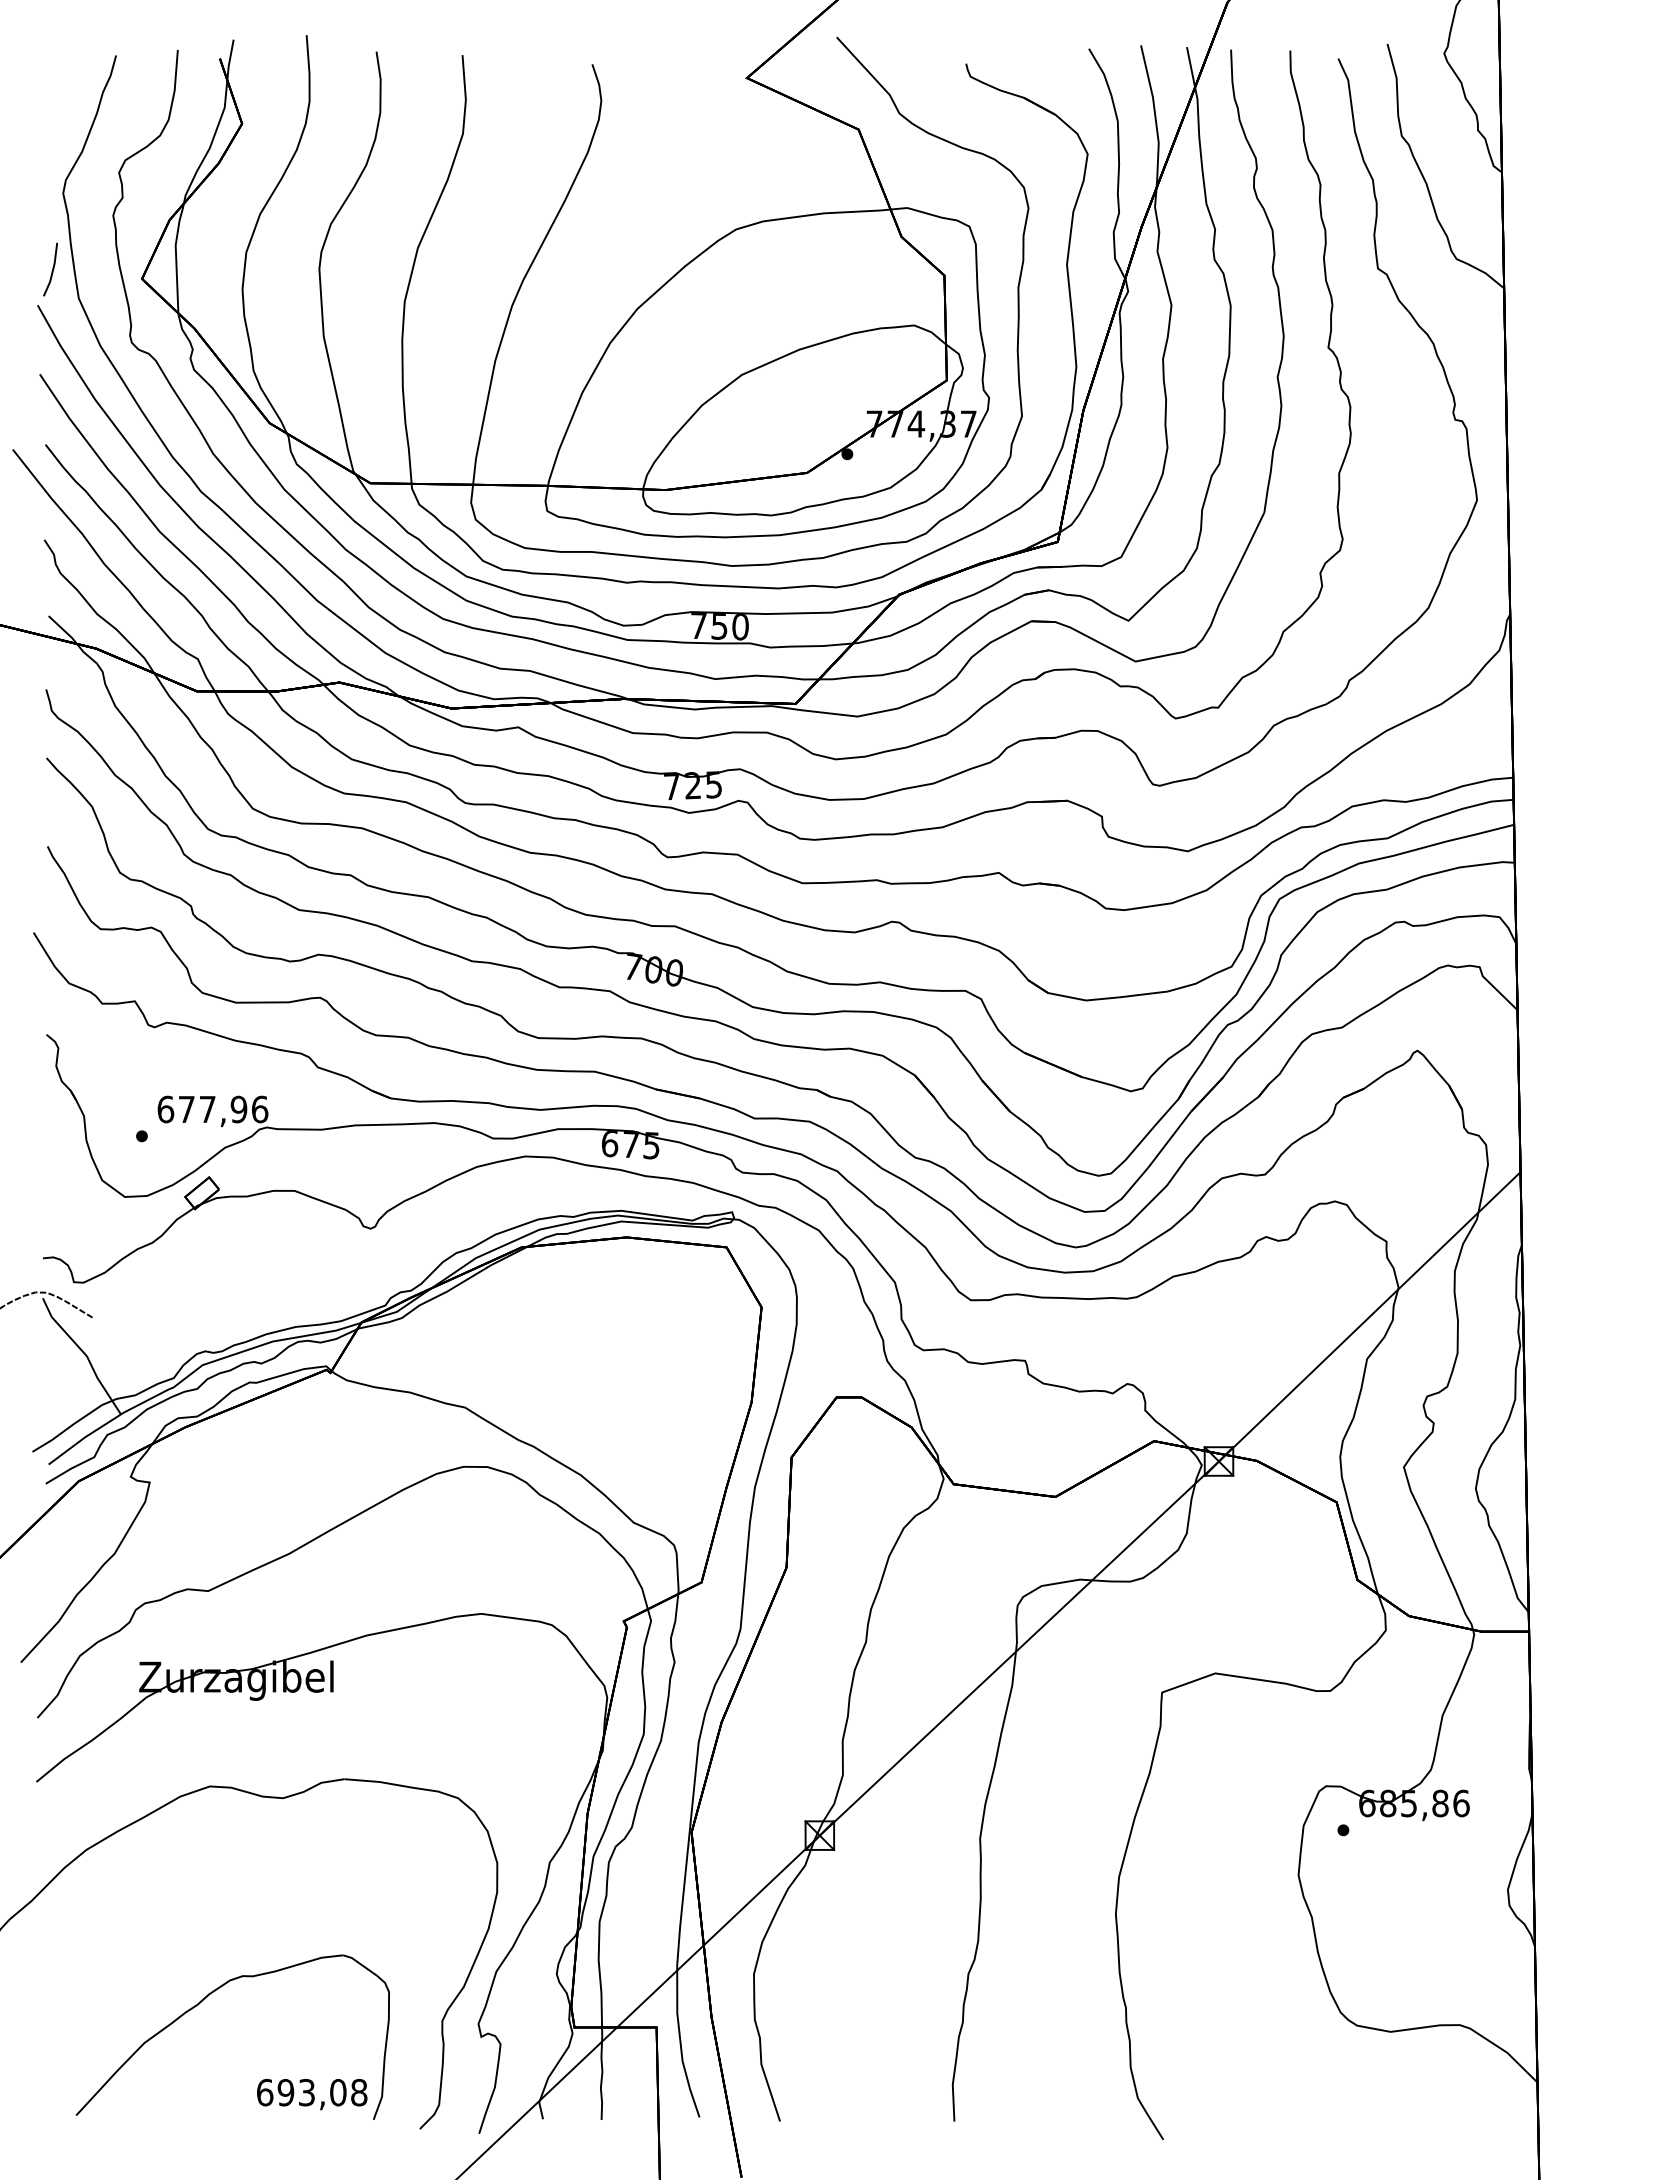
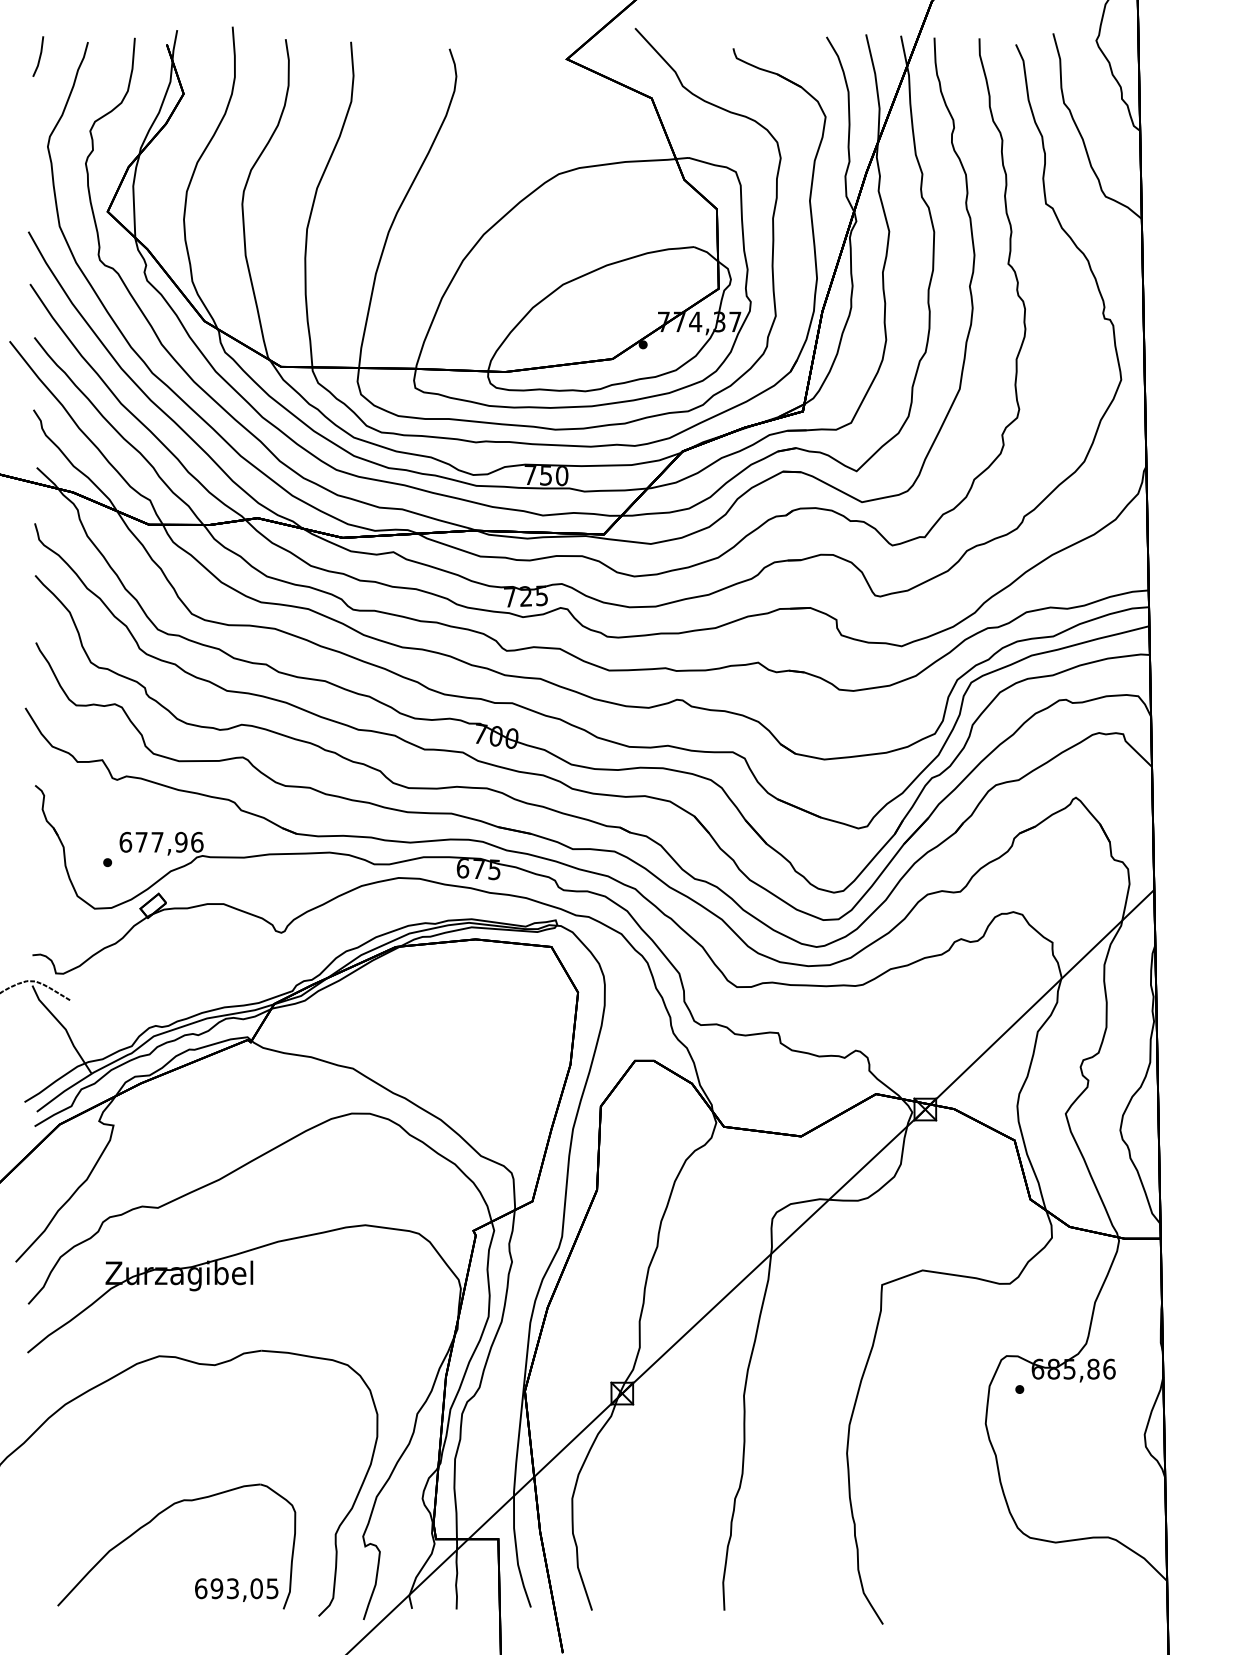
line: (52, 269) -> (39, 56), moved
text: (359, 2092) -> (272, 1588), 693,08 -> 693,05

